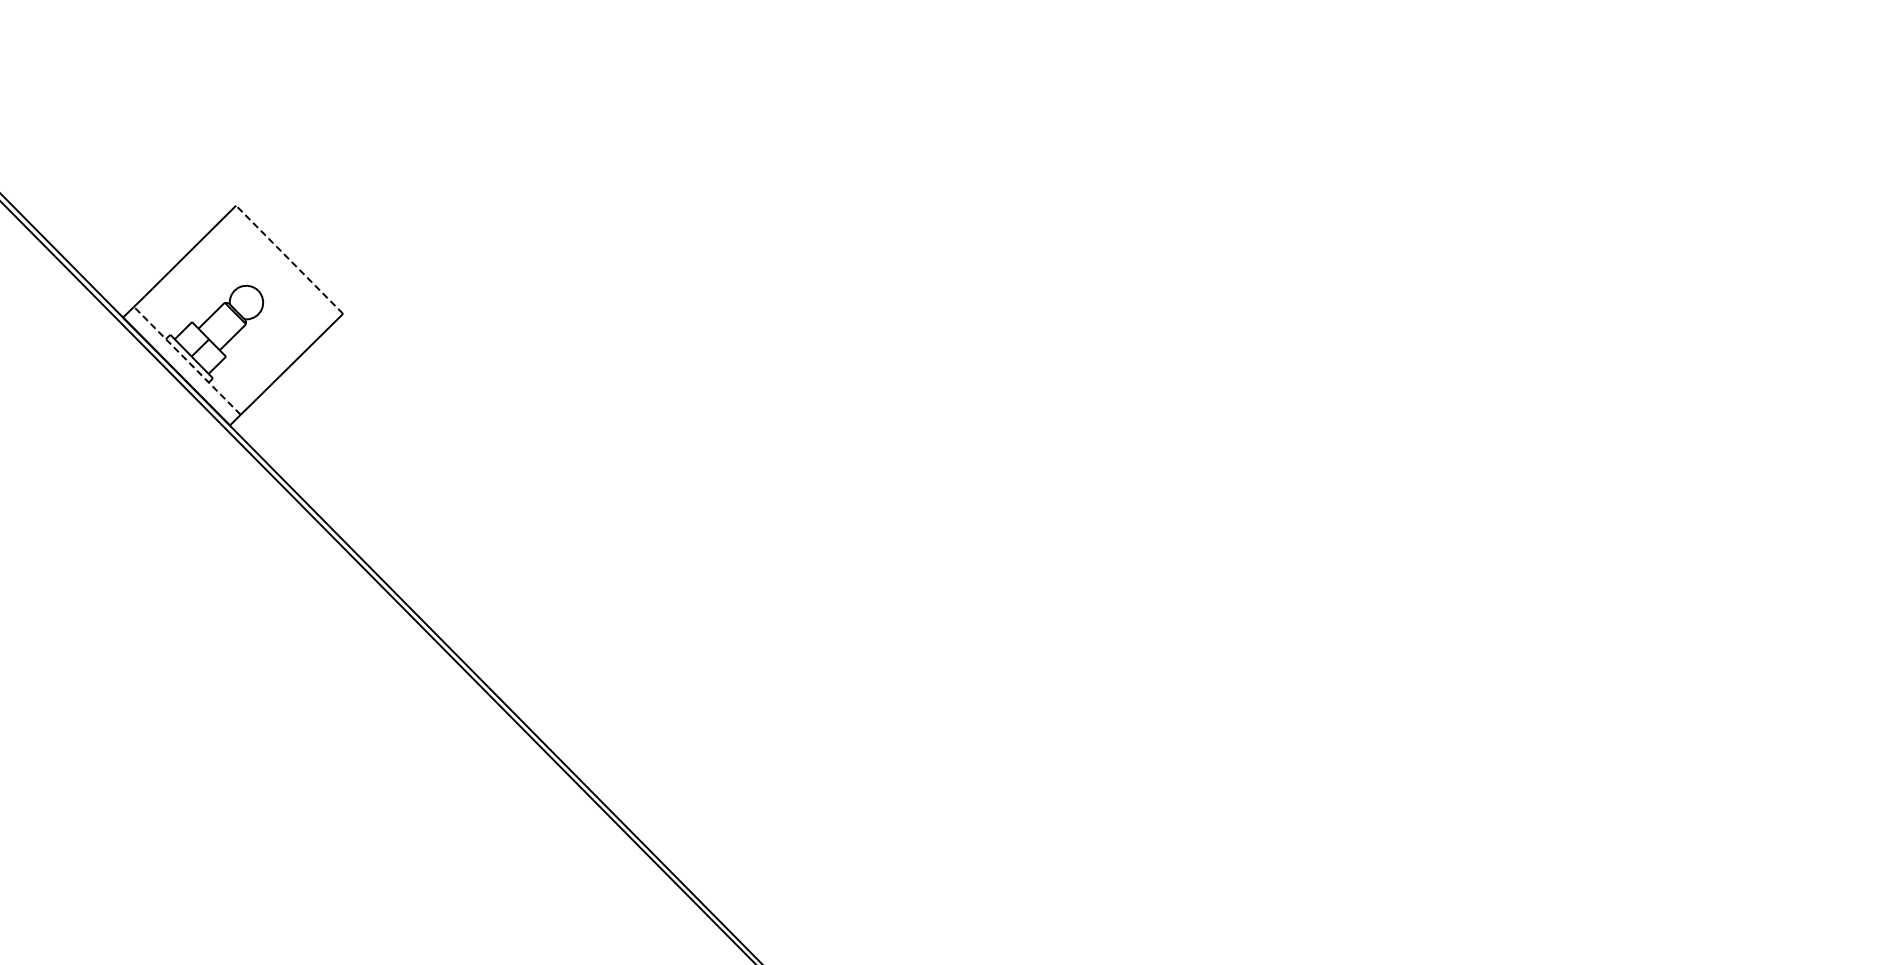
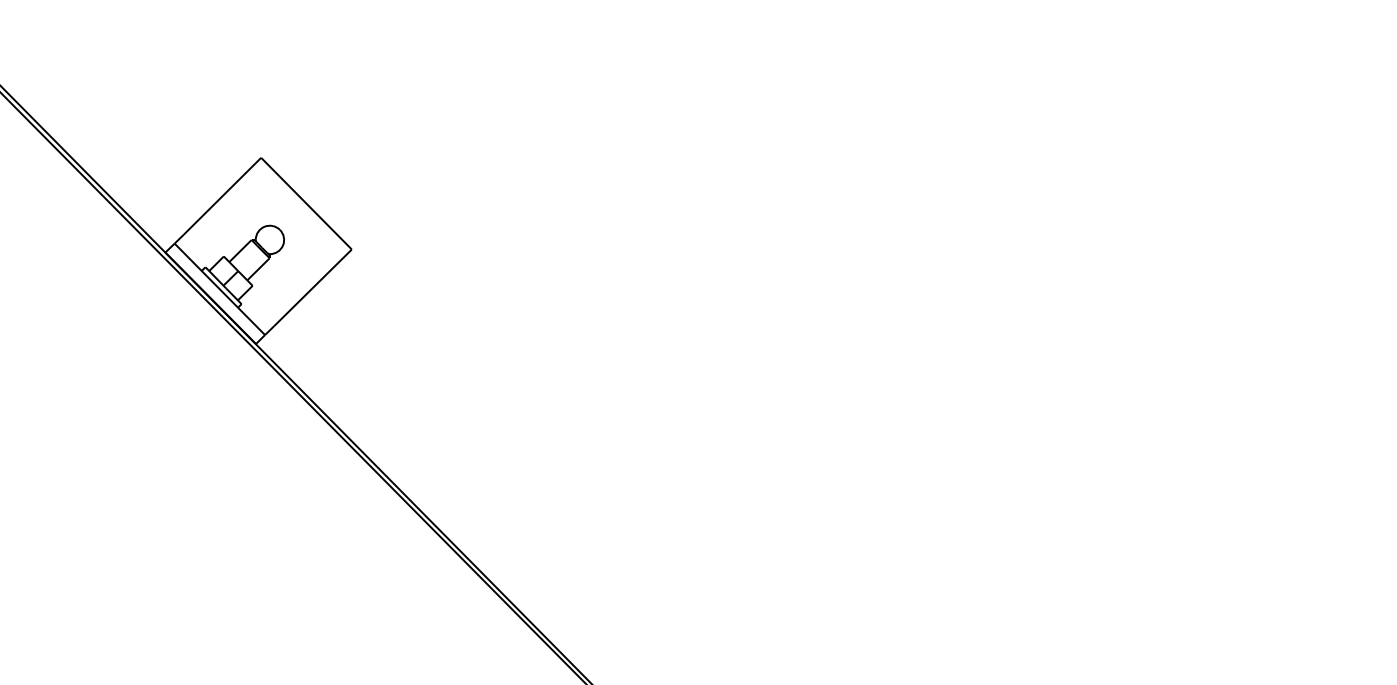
line: (289, 259) -> (306, 203), dashed -> solid
line: (187, 360) -> (219, 289), dashed -> solid

